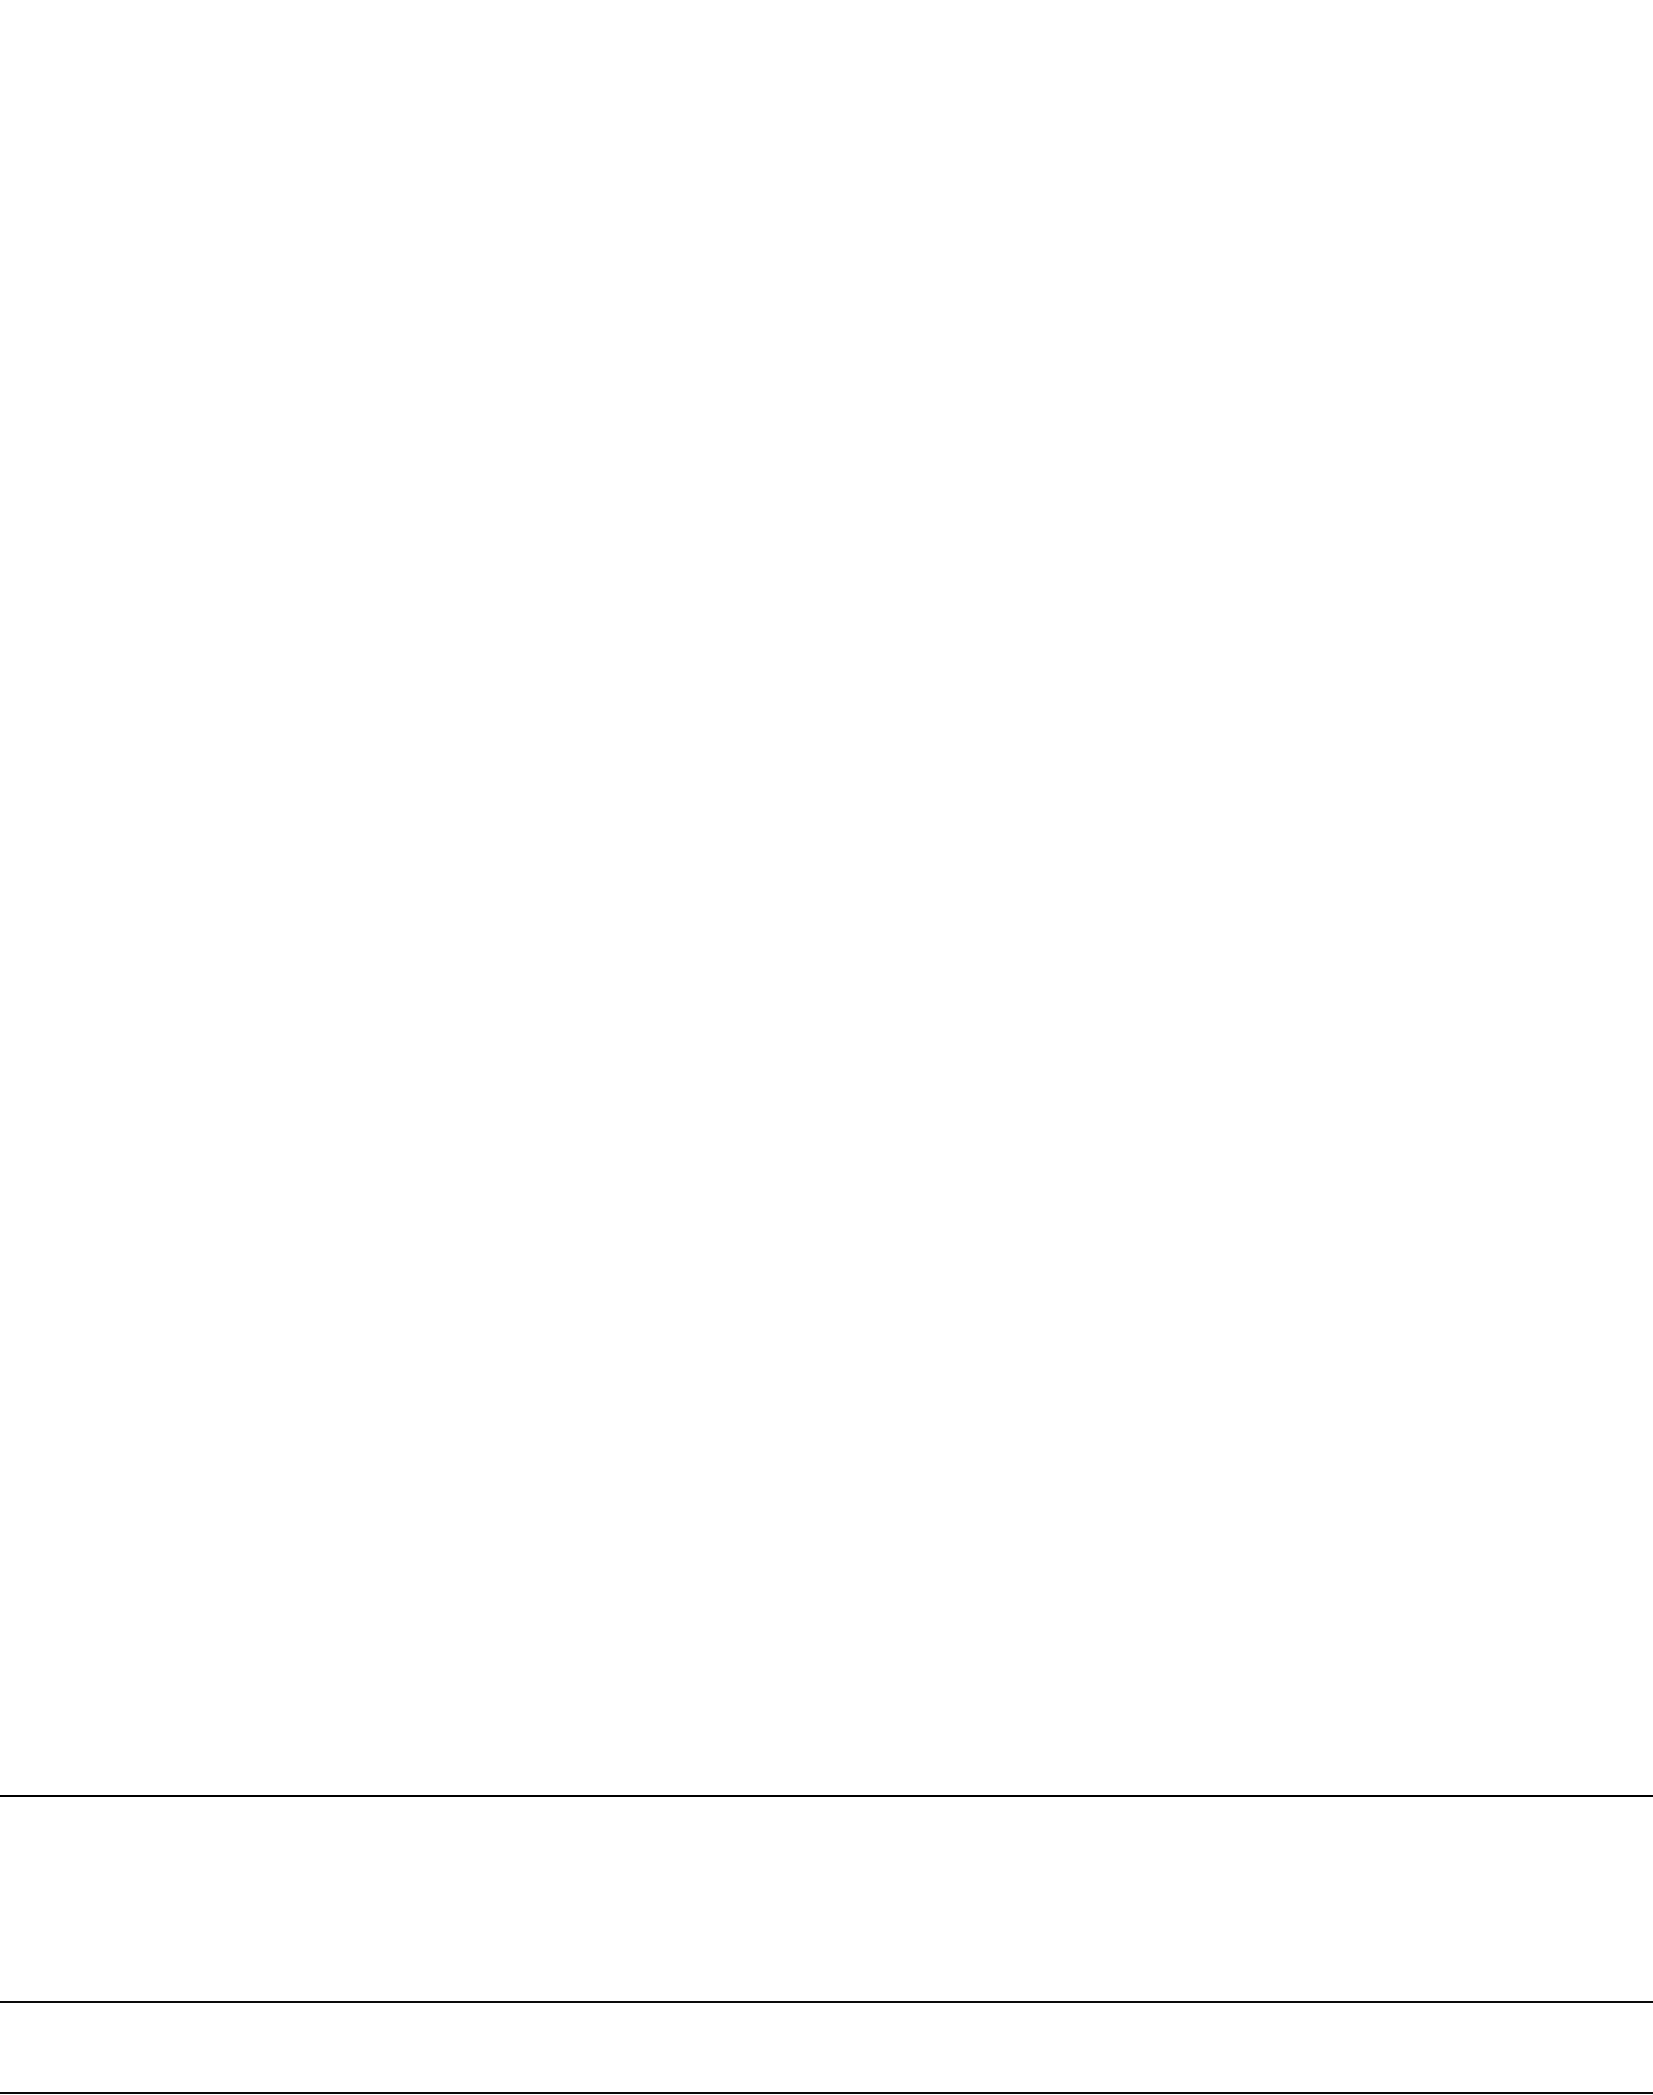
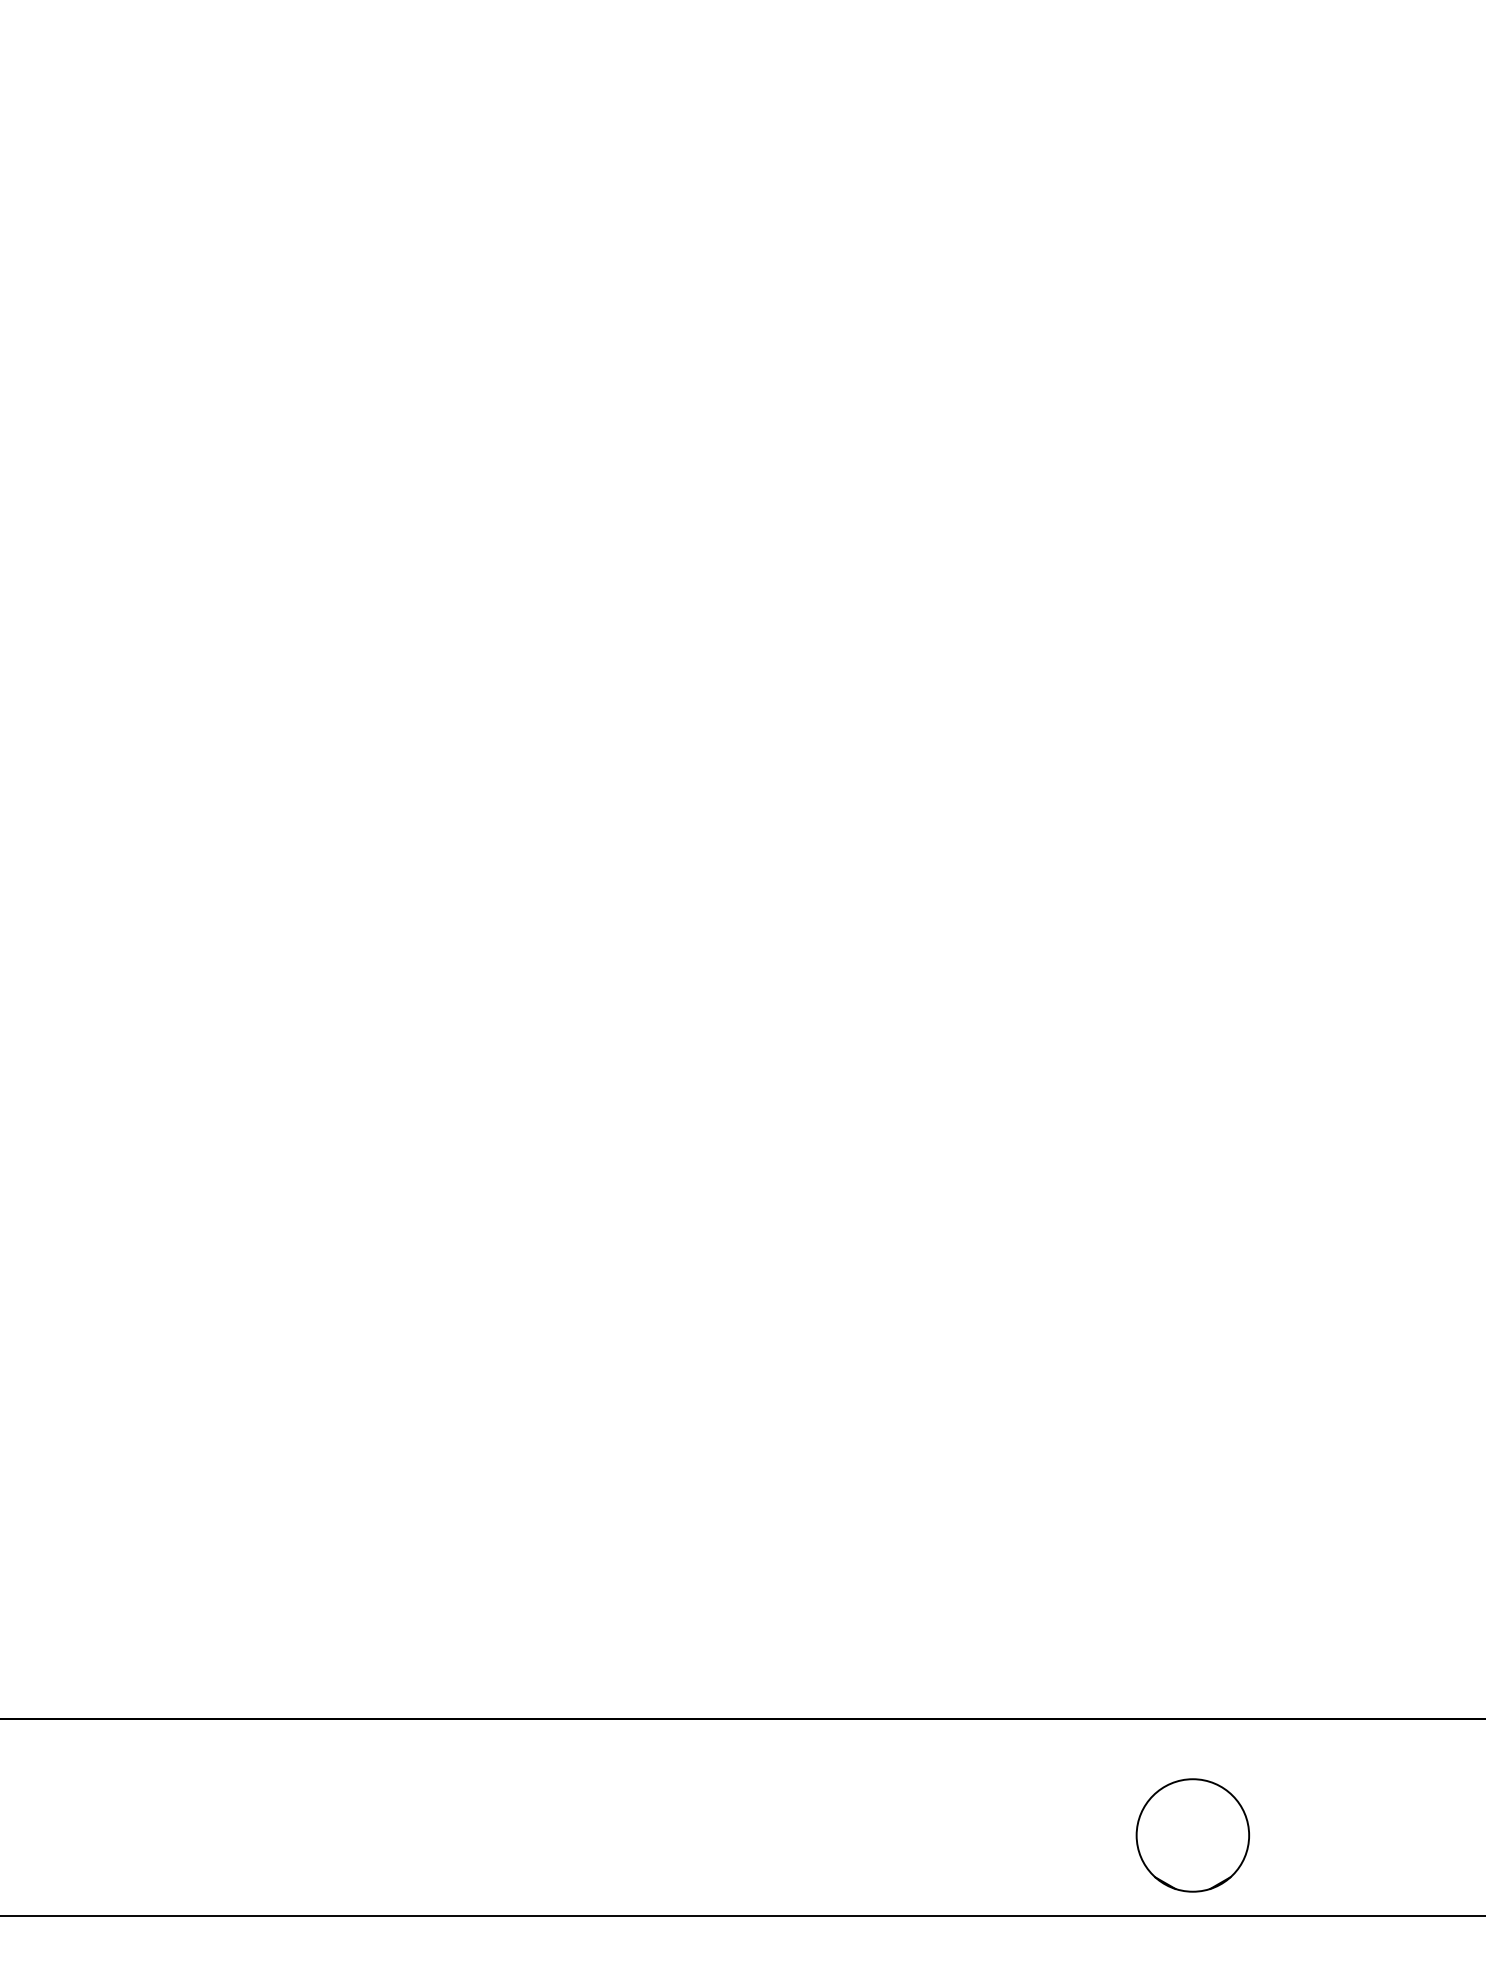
circle: (1324, 1917) -> (1192, 1835), added

